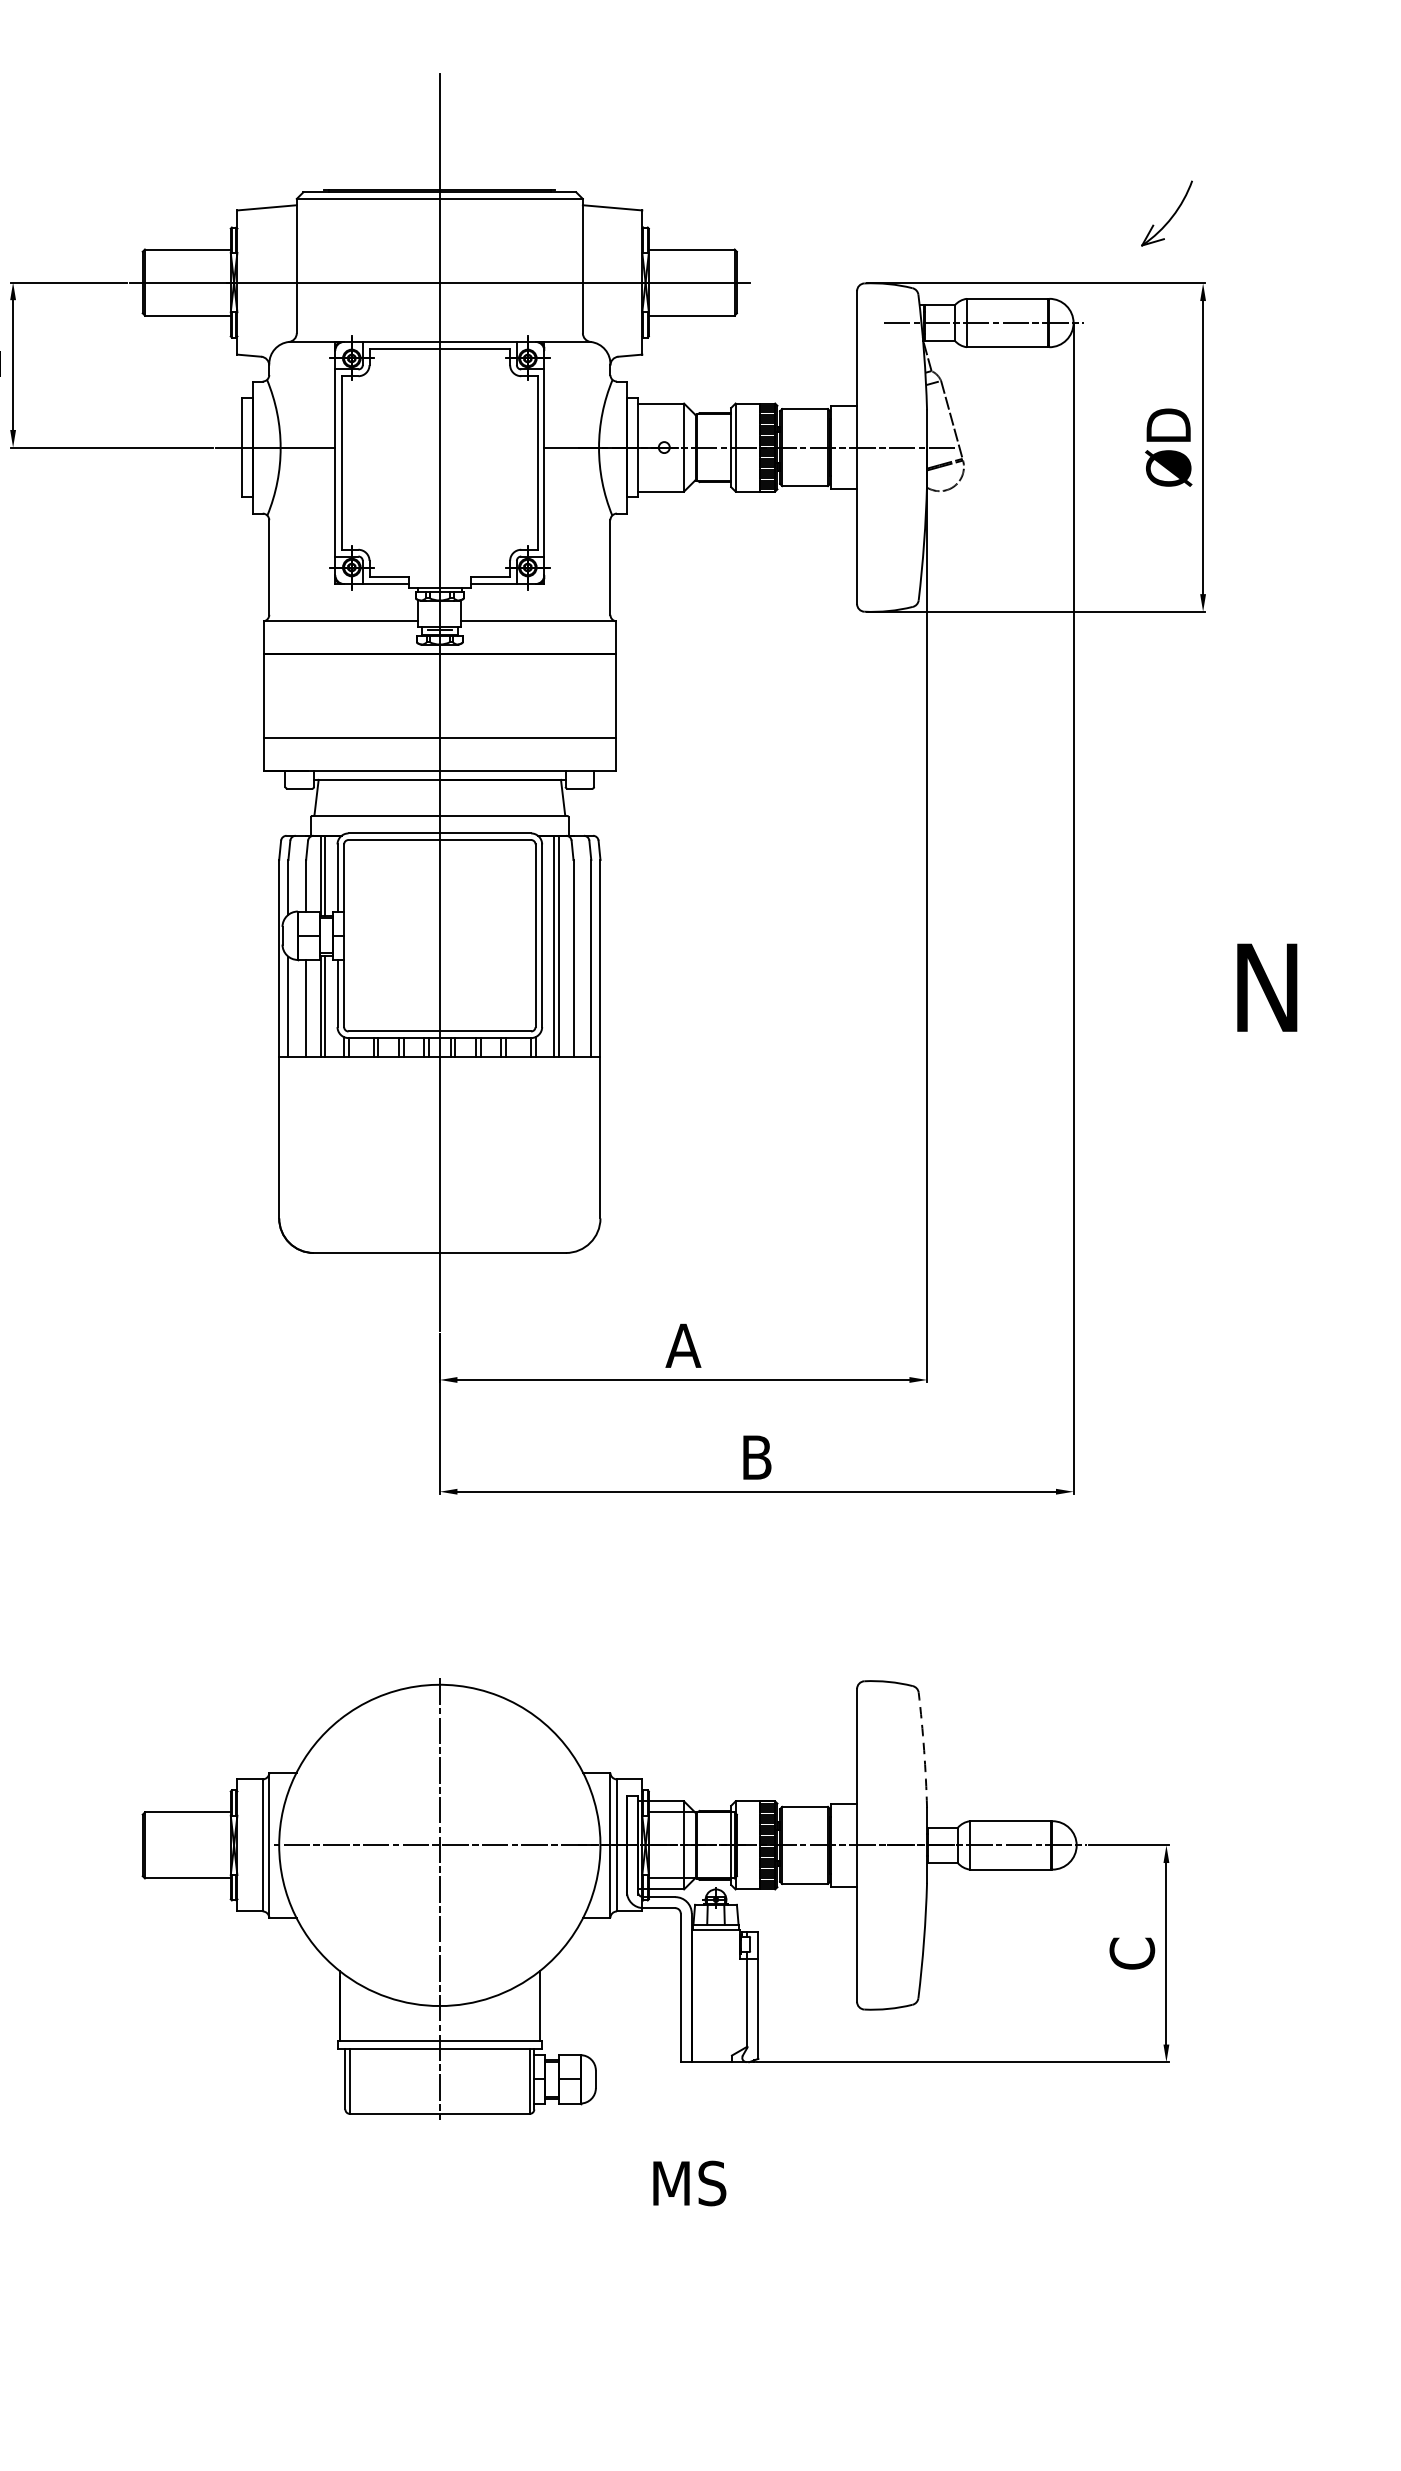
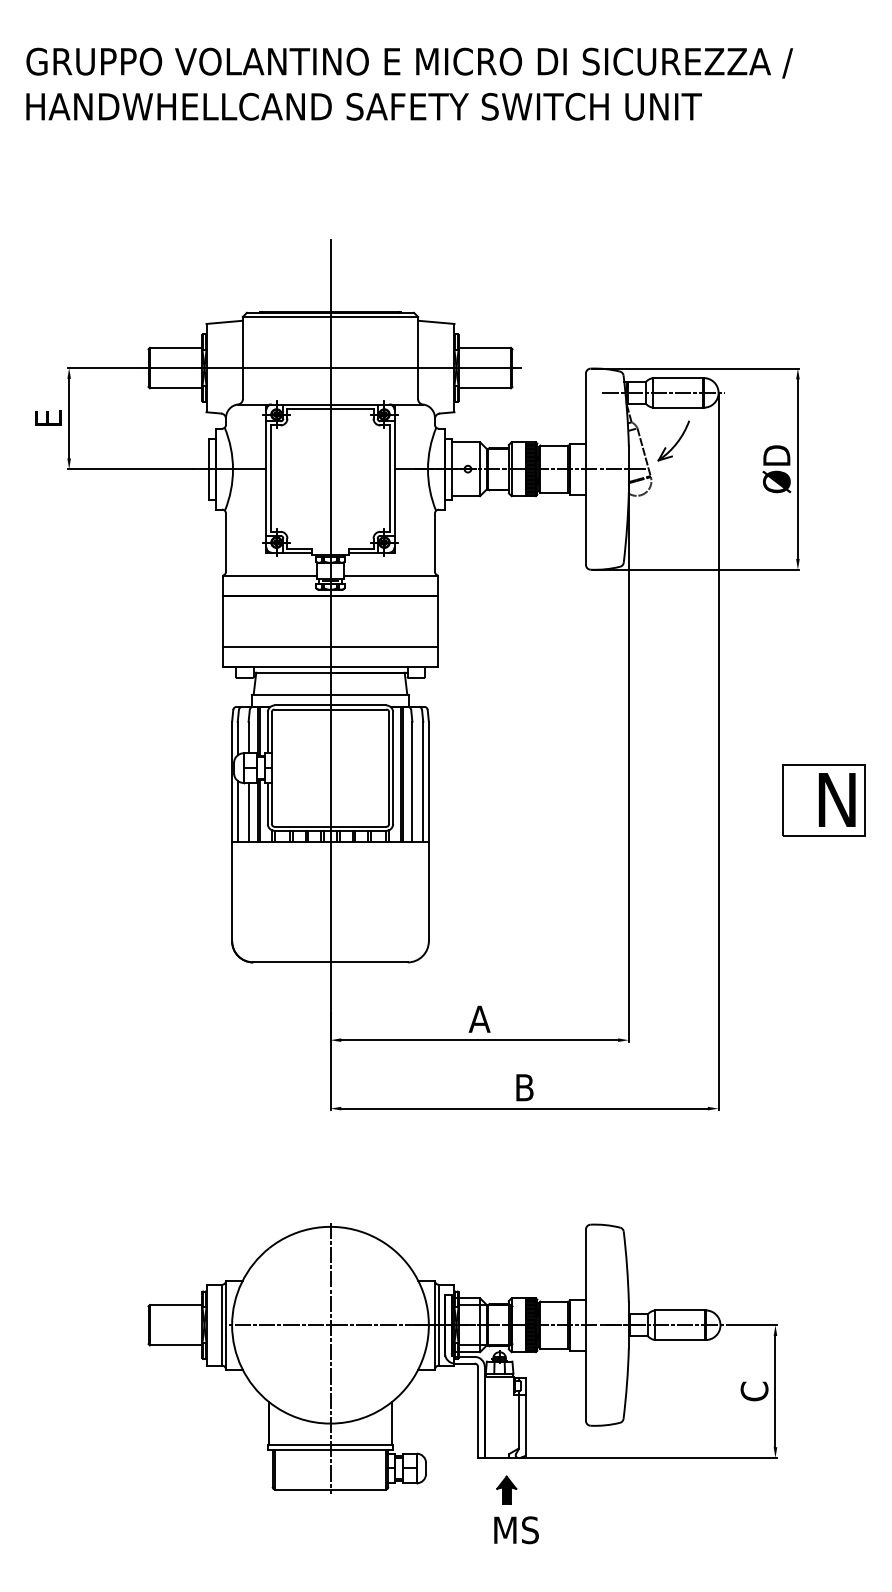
part: (1166, 212) -> (673, 440), moved
part: (1244, 988) -> (823, 800), added
arc: (924, 1749) -> (627, 1266), dashed -> solid
part: (727, 2113) -> (506, 1489), added
text: (689, 2183) -> (516, 1530), moved

